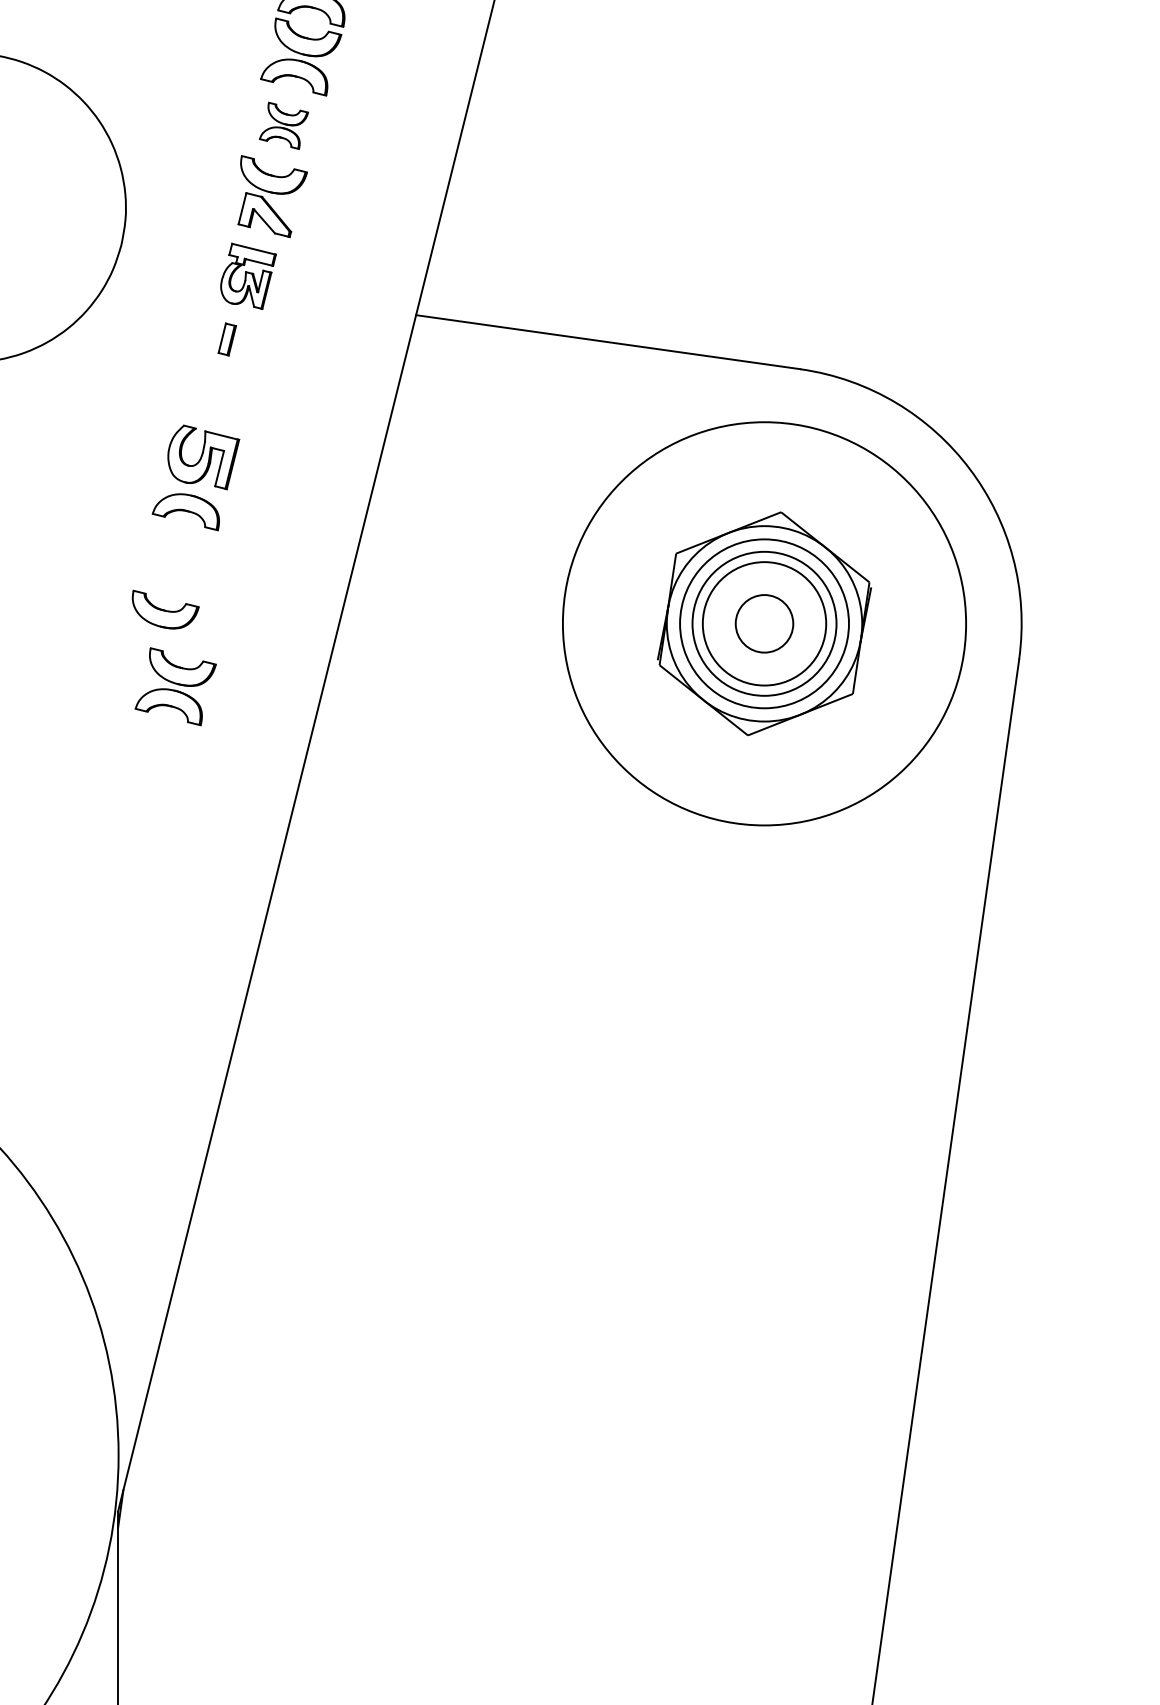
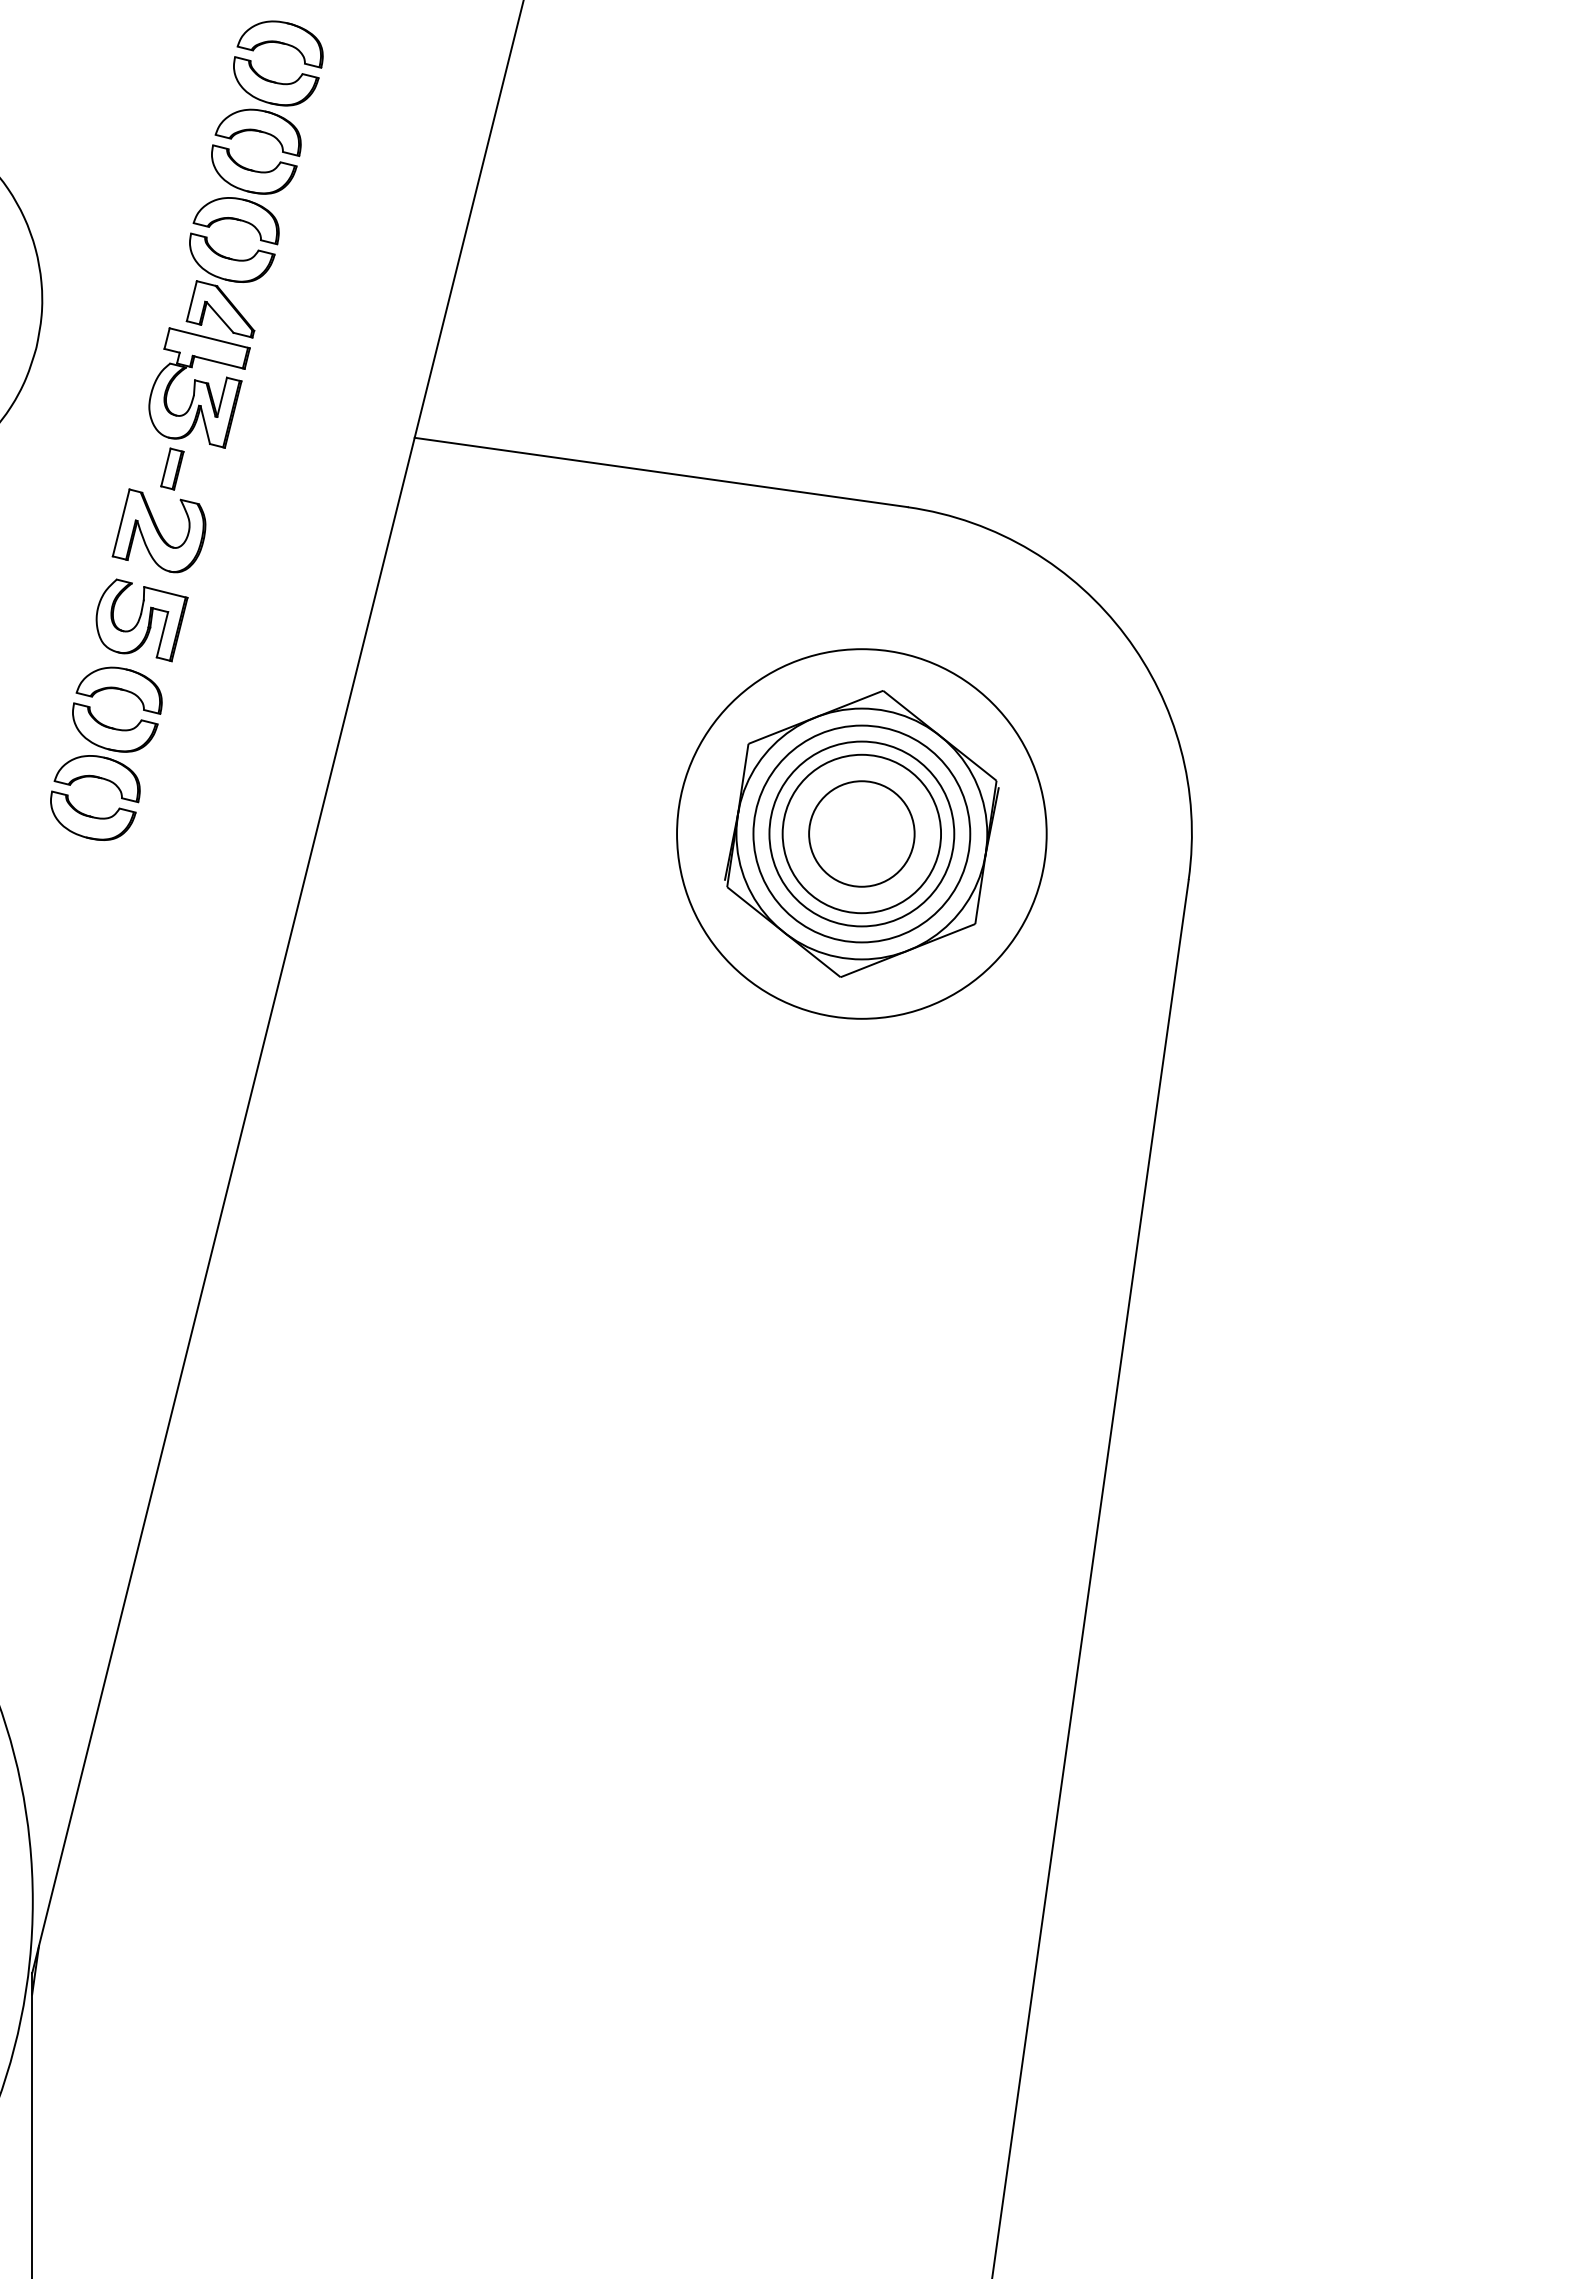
part: (283, 125) -> (244, 194), size x1.67
part: (248, 275) -> (199, 387), size x1.43
part: (216, 387) -> (158, 530), added
circle: (764, 623) -> (861, 833), size x0.71
circle: (764, 623) -> (861, 833), size x1.43
part: (175, 686) -> (105, 752), moved

